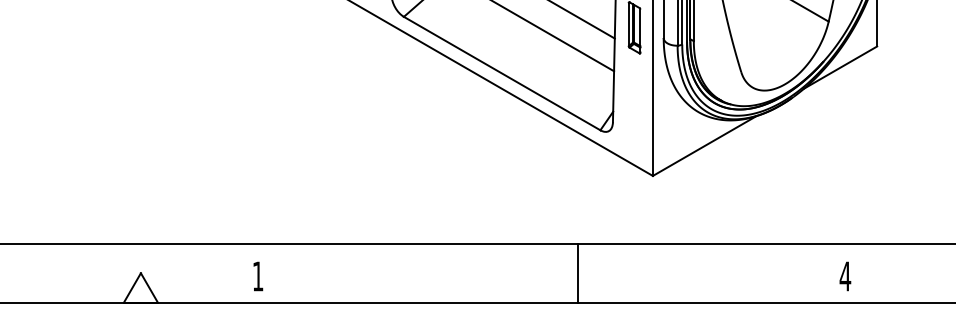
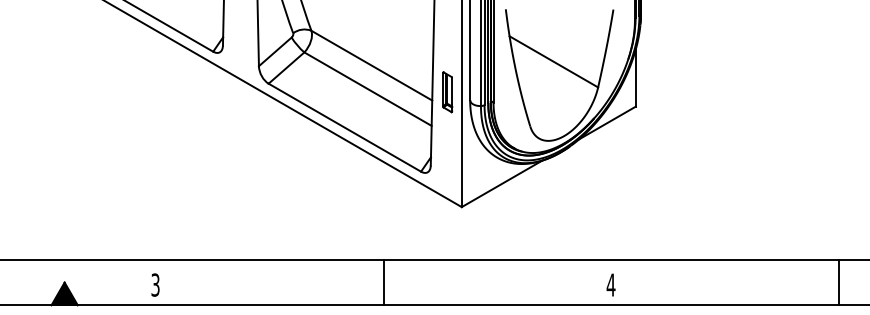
line: (577, 273) -> (383, 282), moved
text: (258, 275) -> (155, 284), 1 -> 3
fill: (140, 287) -> (64, 293), added

